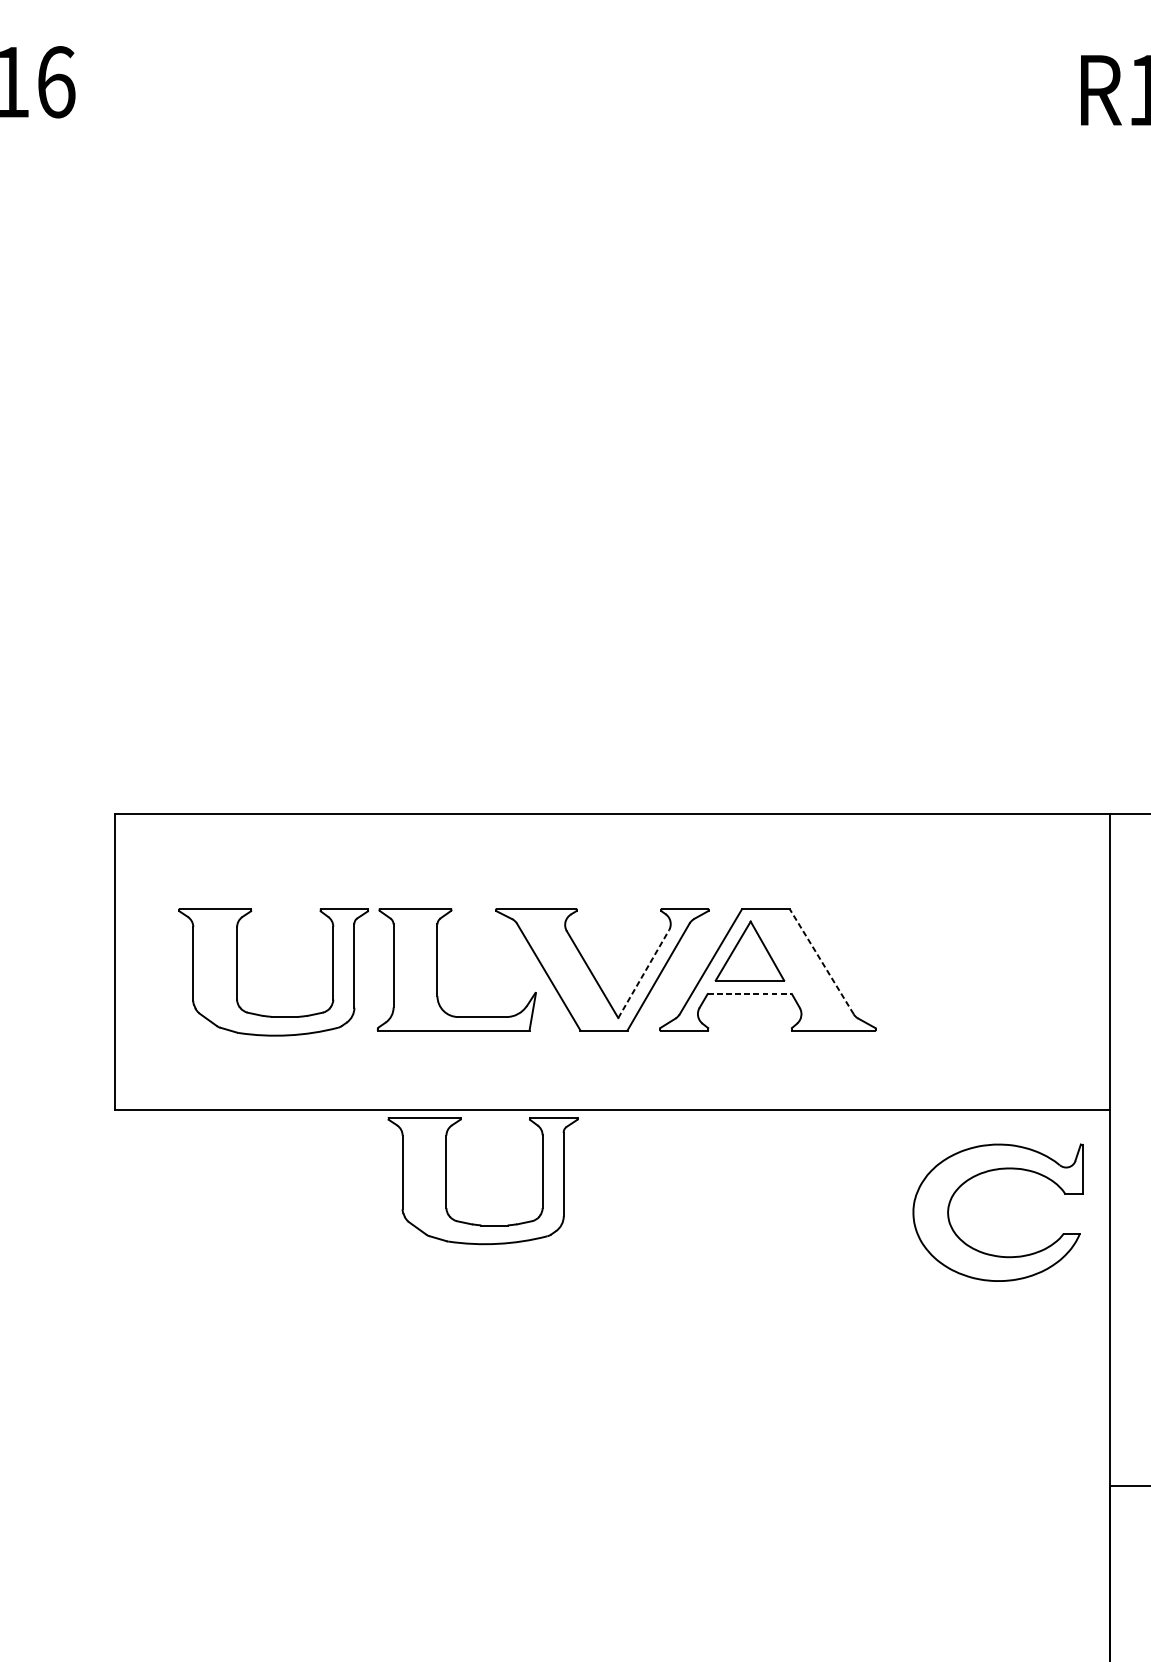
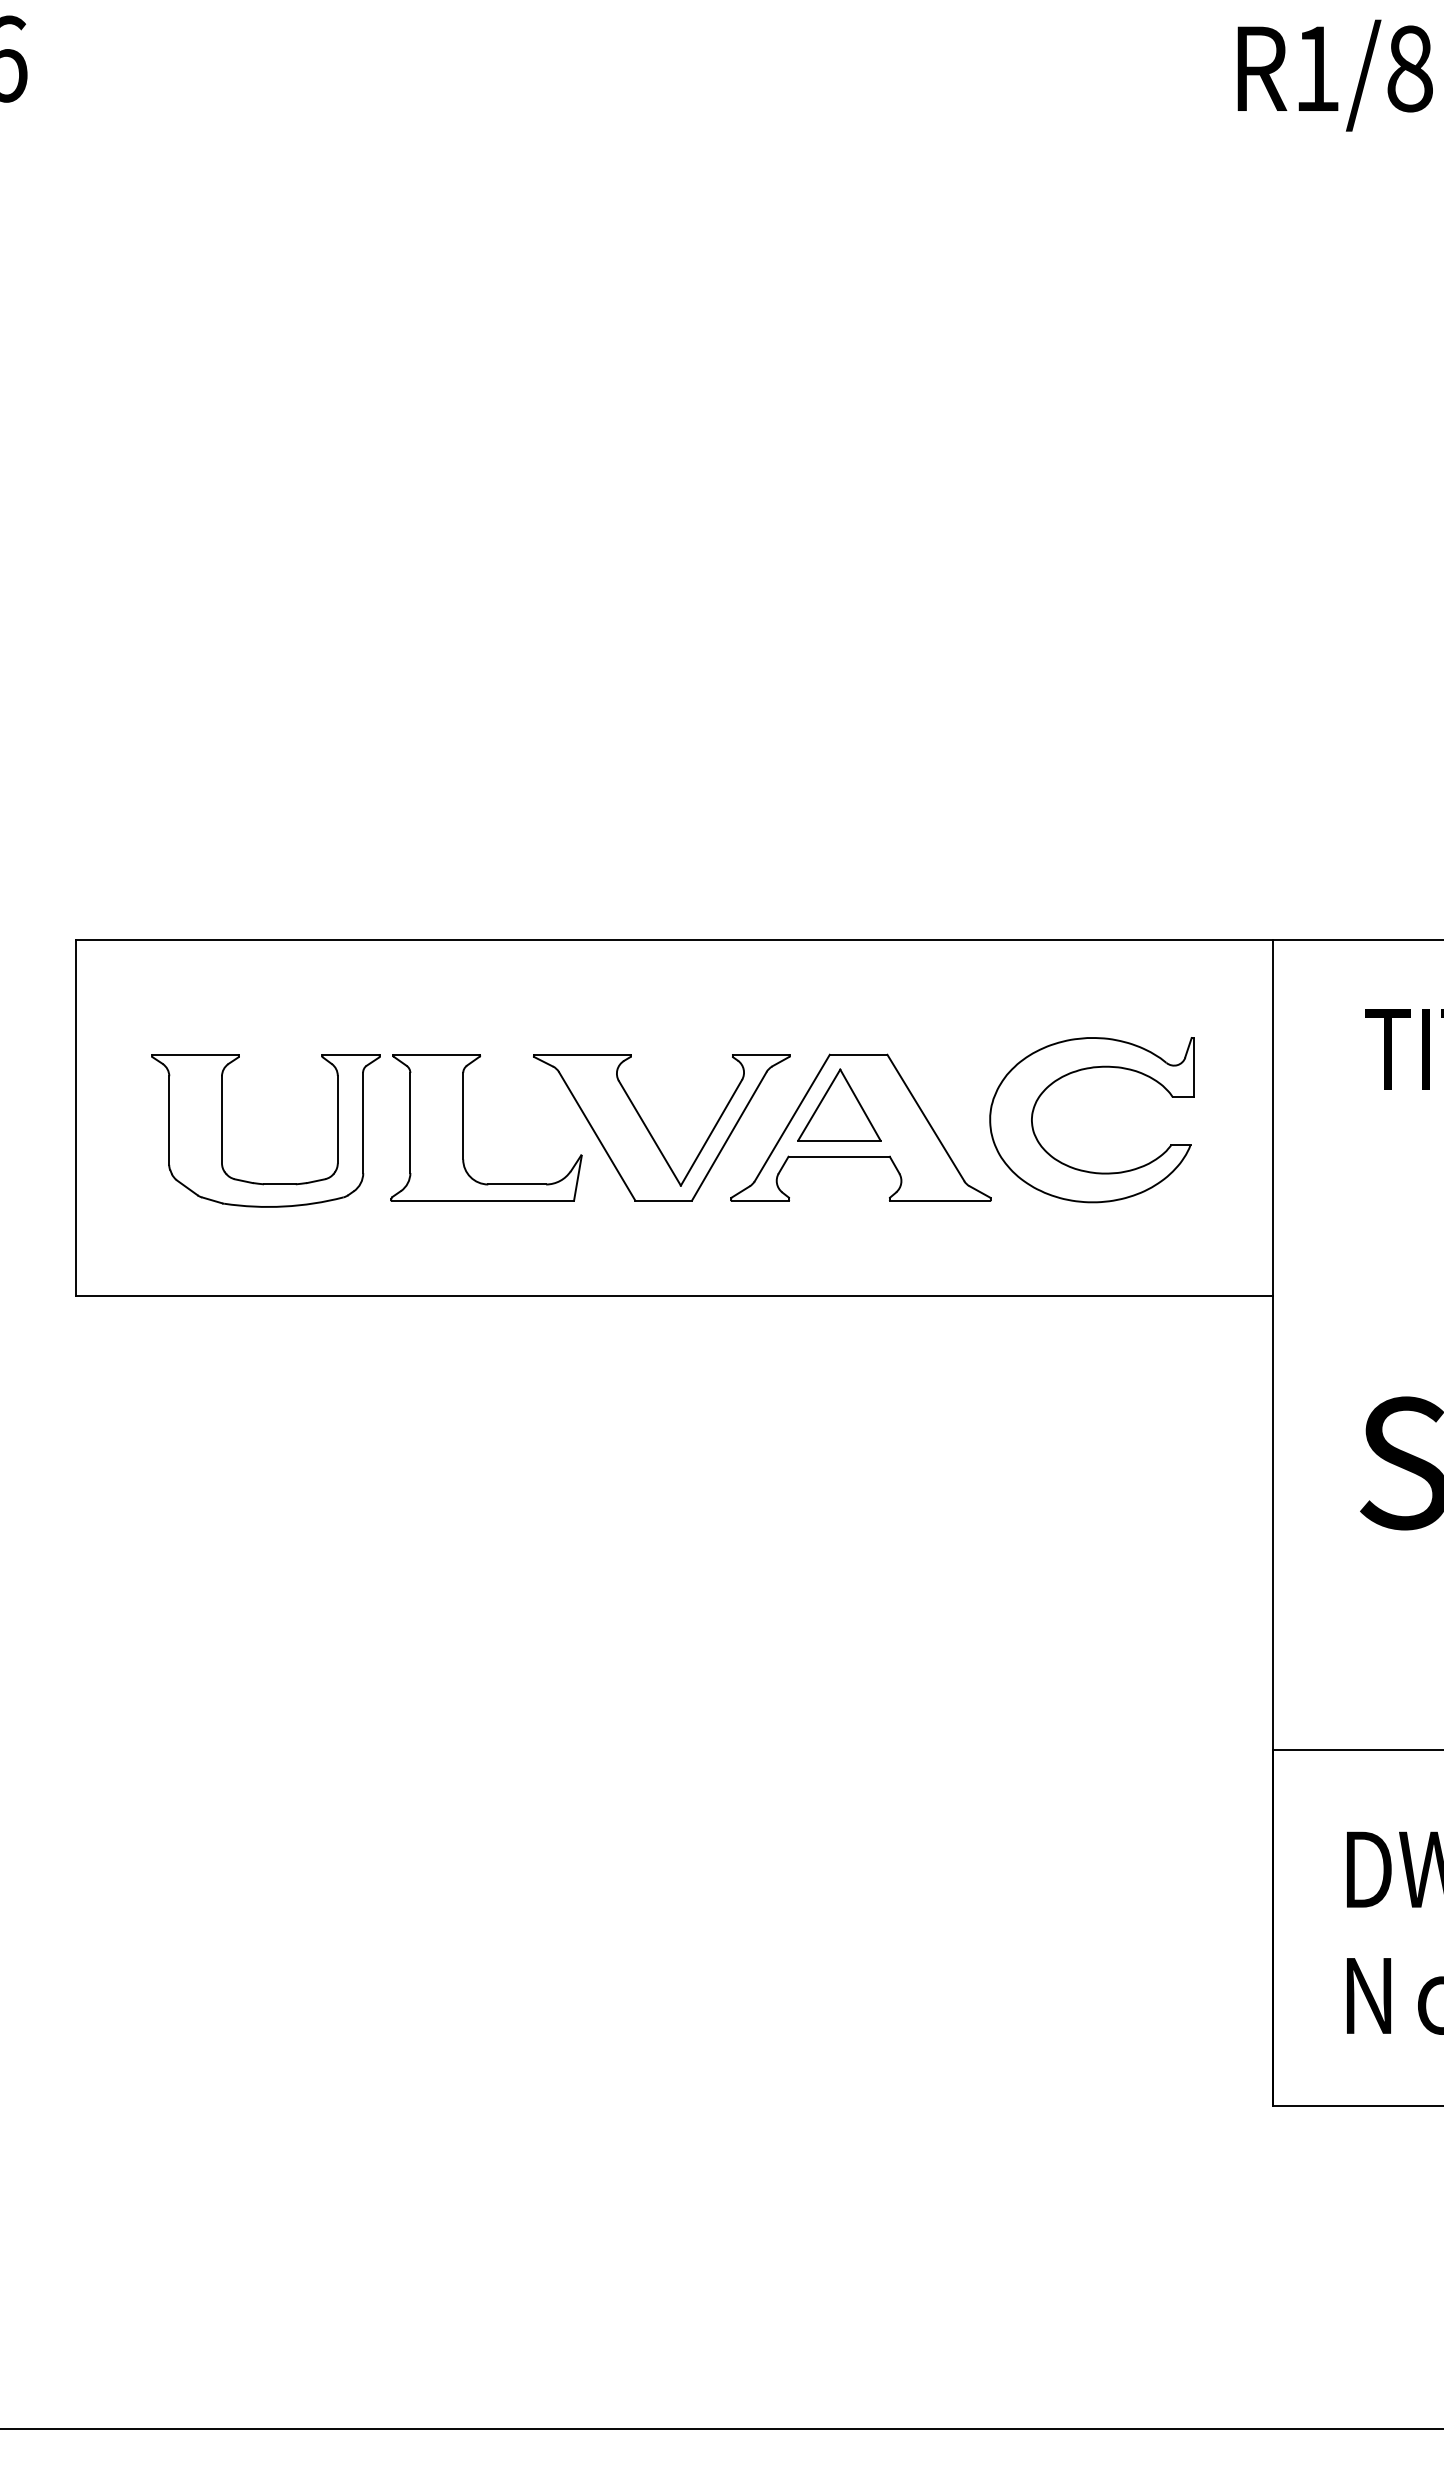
line: (821, 961) -> (925, 1117), dashed -> solid
line: (643, 973) -> (711, 1132), dashed -> solid
line: (750, 993) -> (839, 1156), dashed -> solid
part: (446, 1180) -> (474, 1381), removed
part: (986, 1252) -> (1078, 1168), moved

